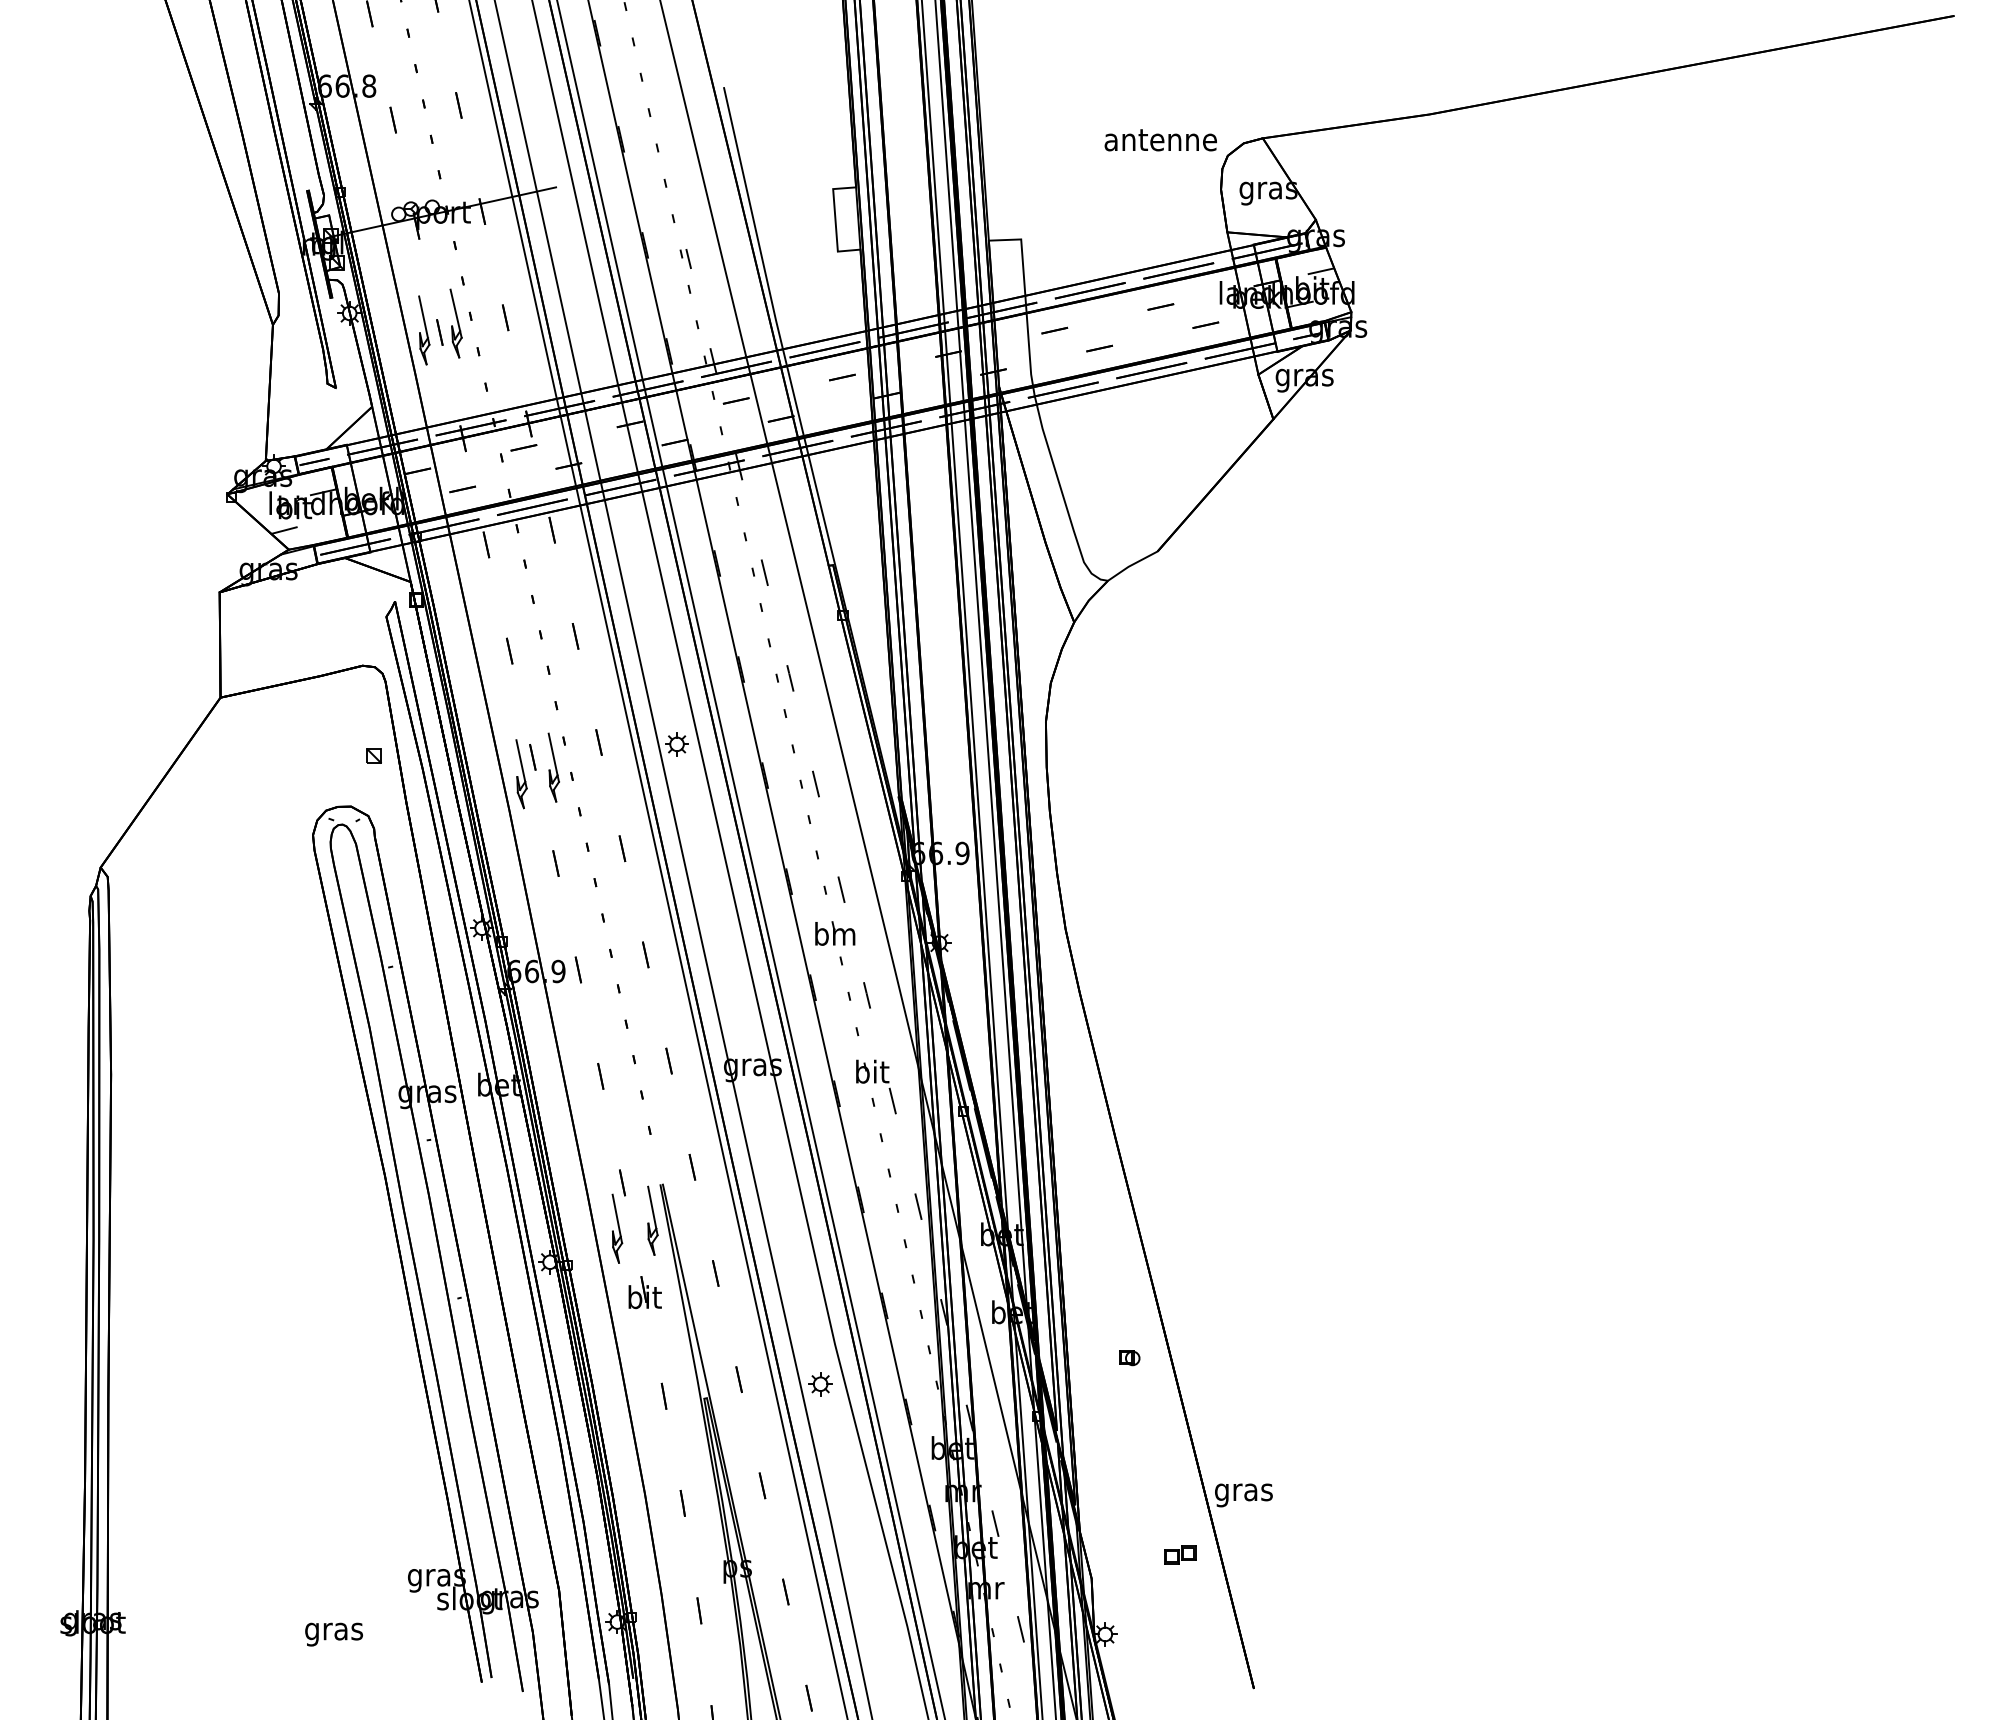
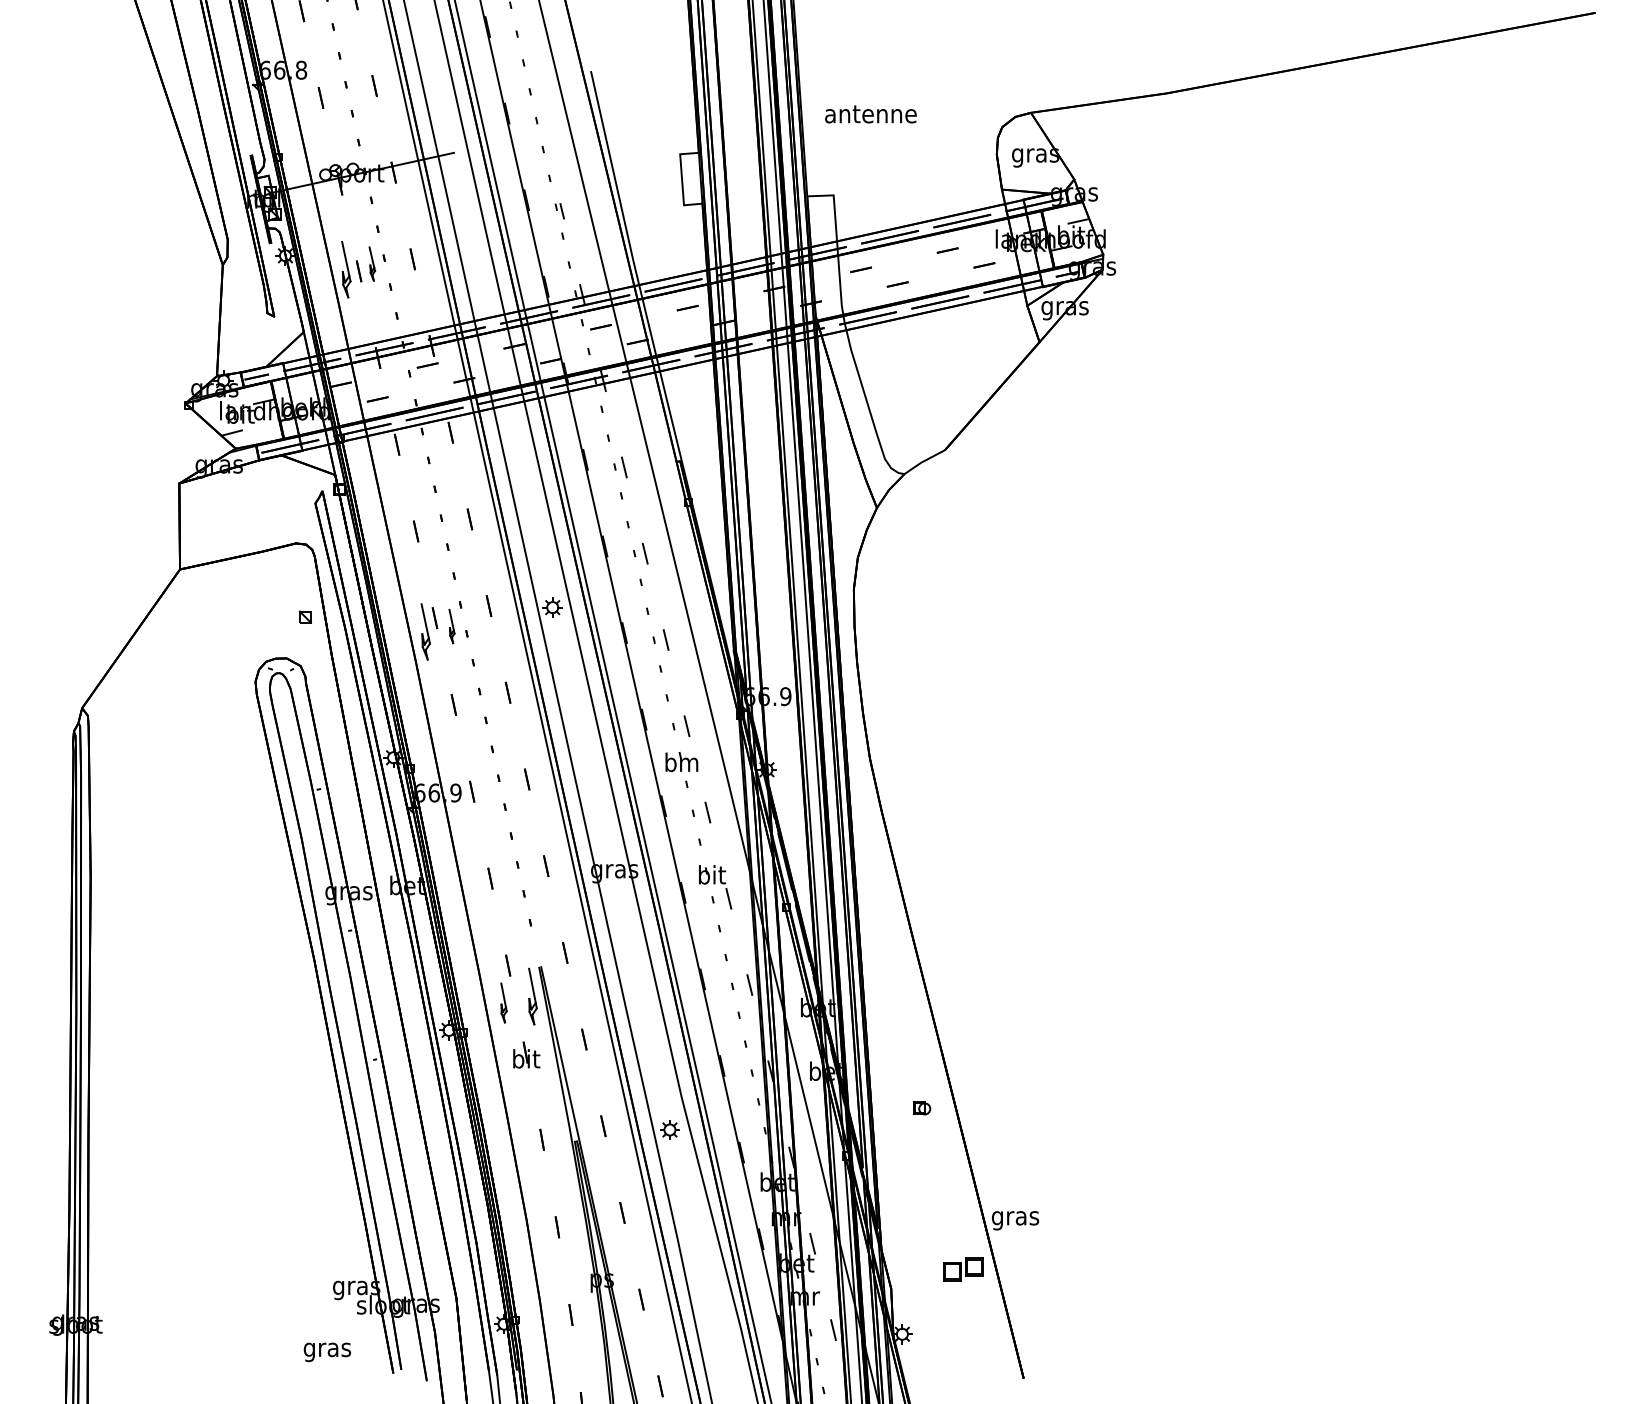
text: (1160, 140) -> (870, 114), moved
part: (455, 323) -> (371, 264), size x0.6
part: (553, 767) -> (451, 626), size x0.6
part: (617, 1228) -> (504, 1002), size x0.7
part: (1180, 1554) -> (963, 1268), size x1.6
text: (333, 1634) -> (326, 1352), moved

